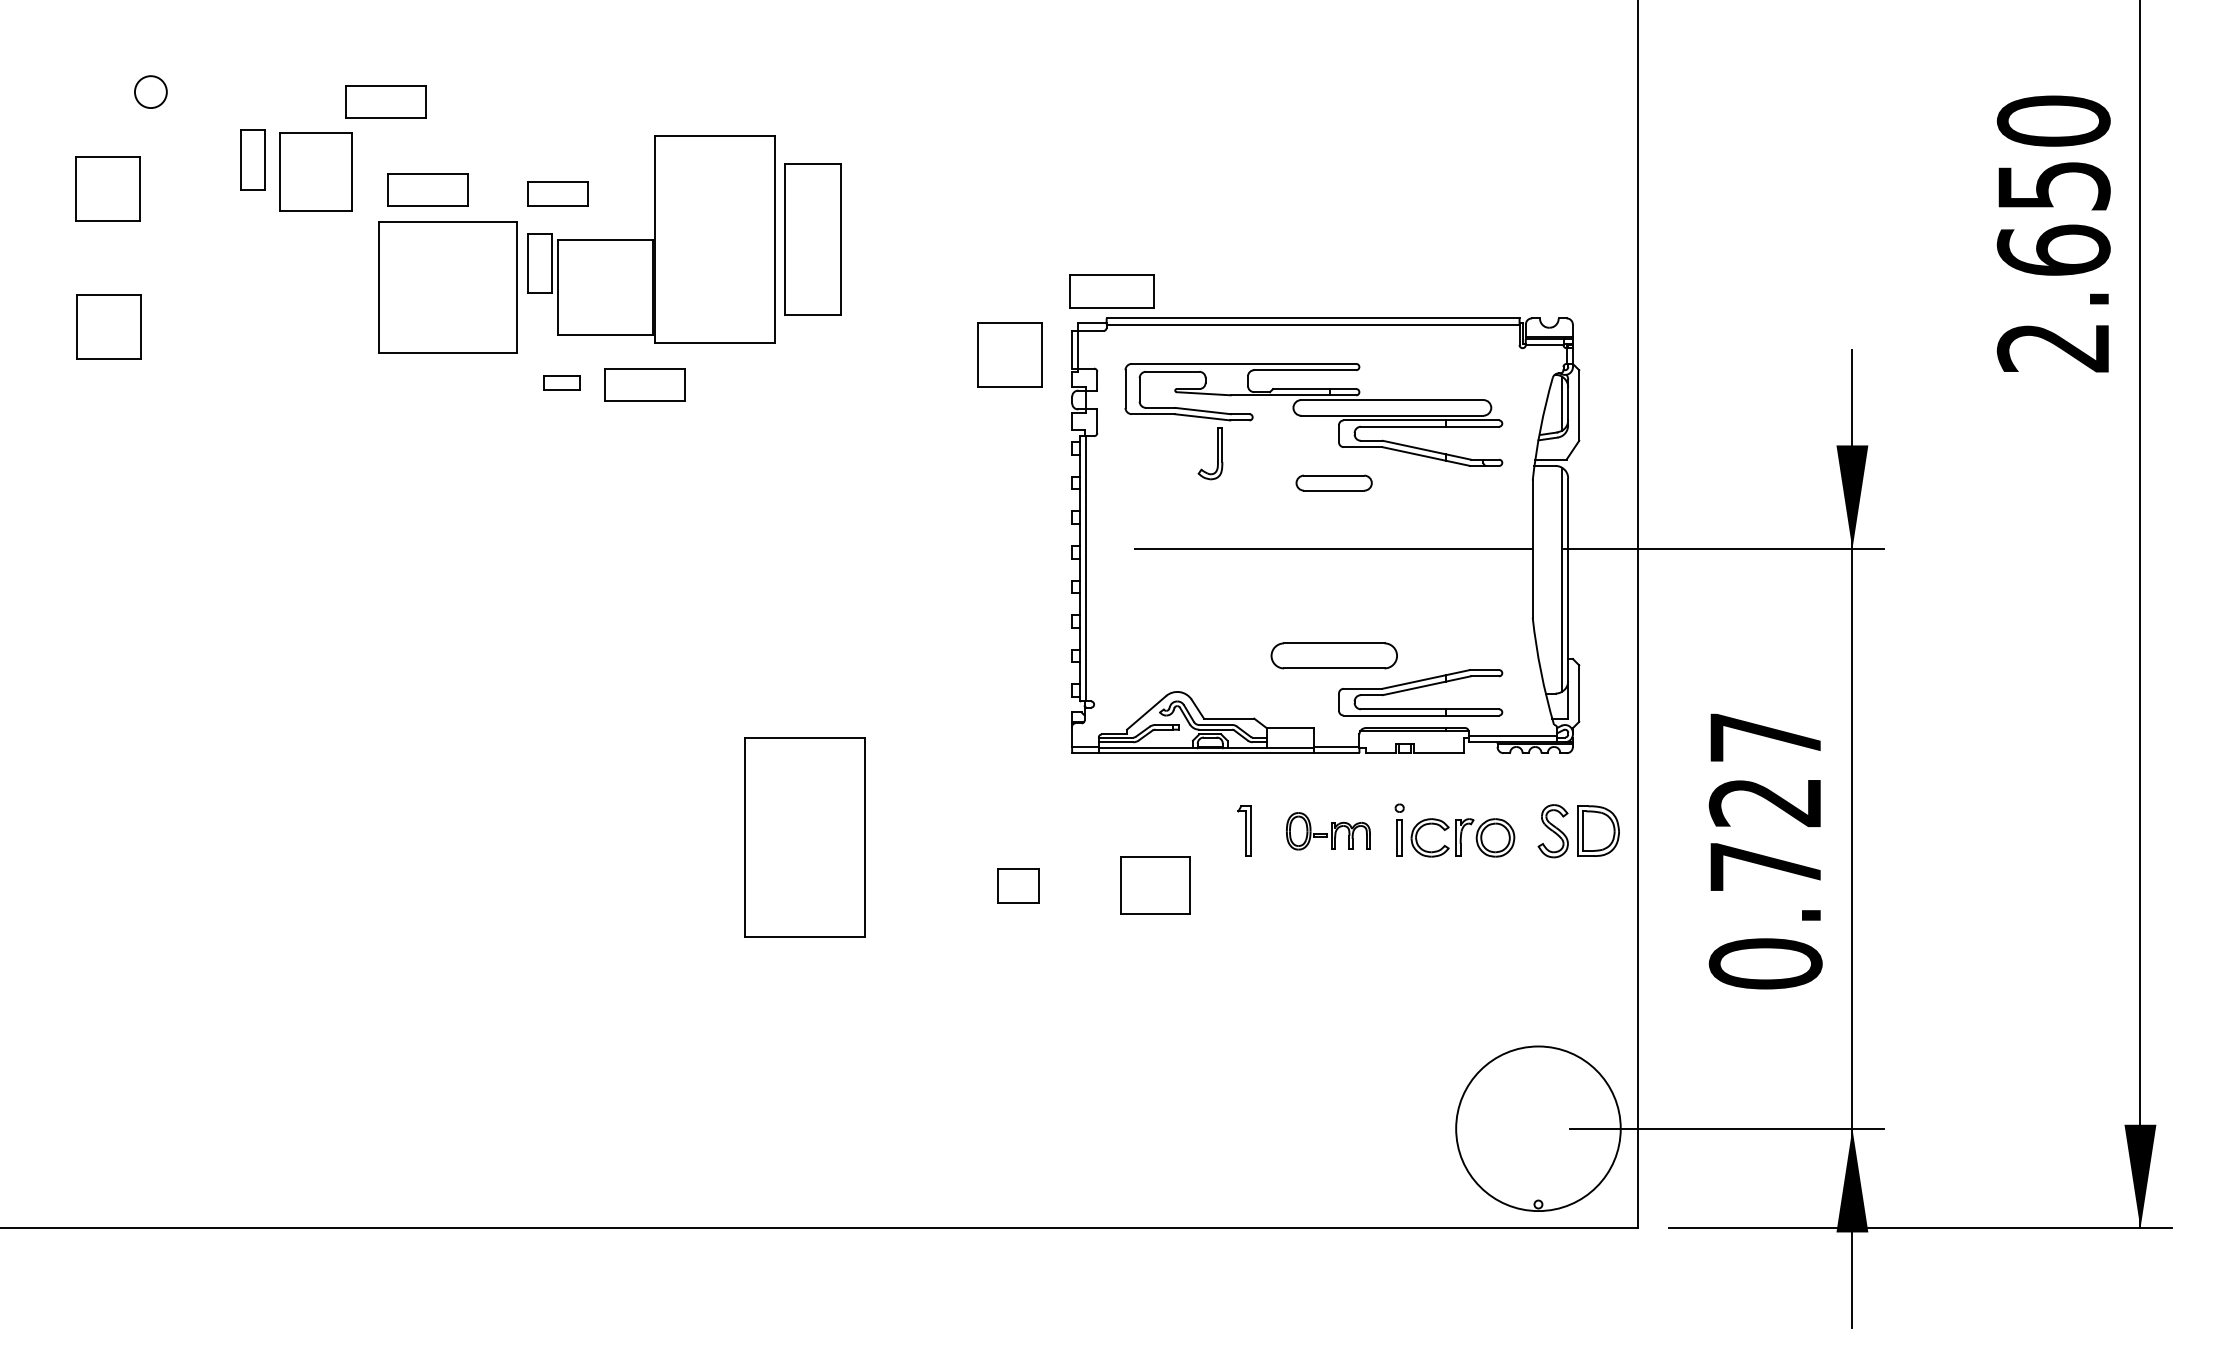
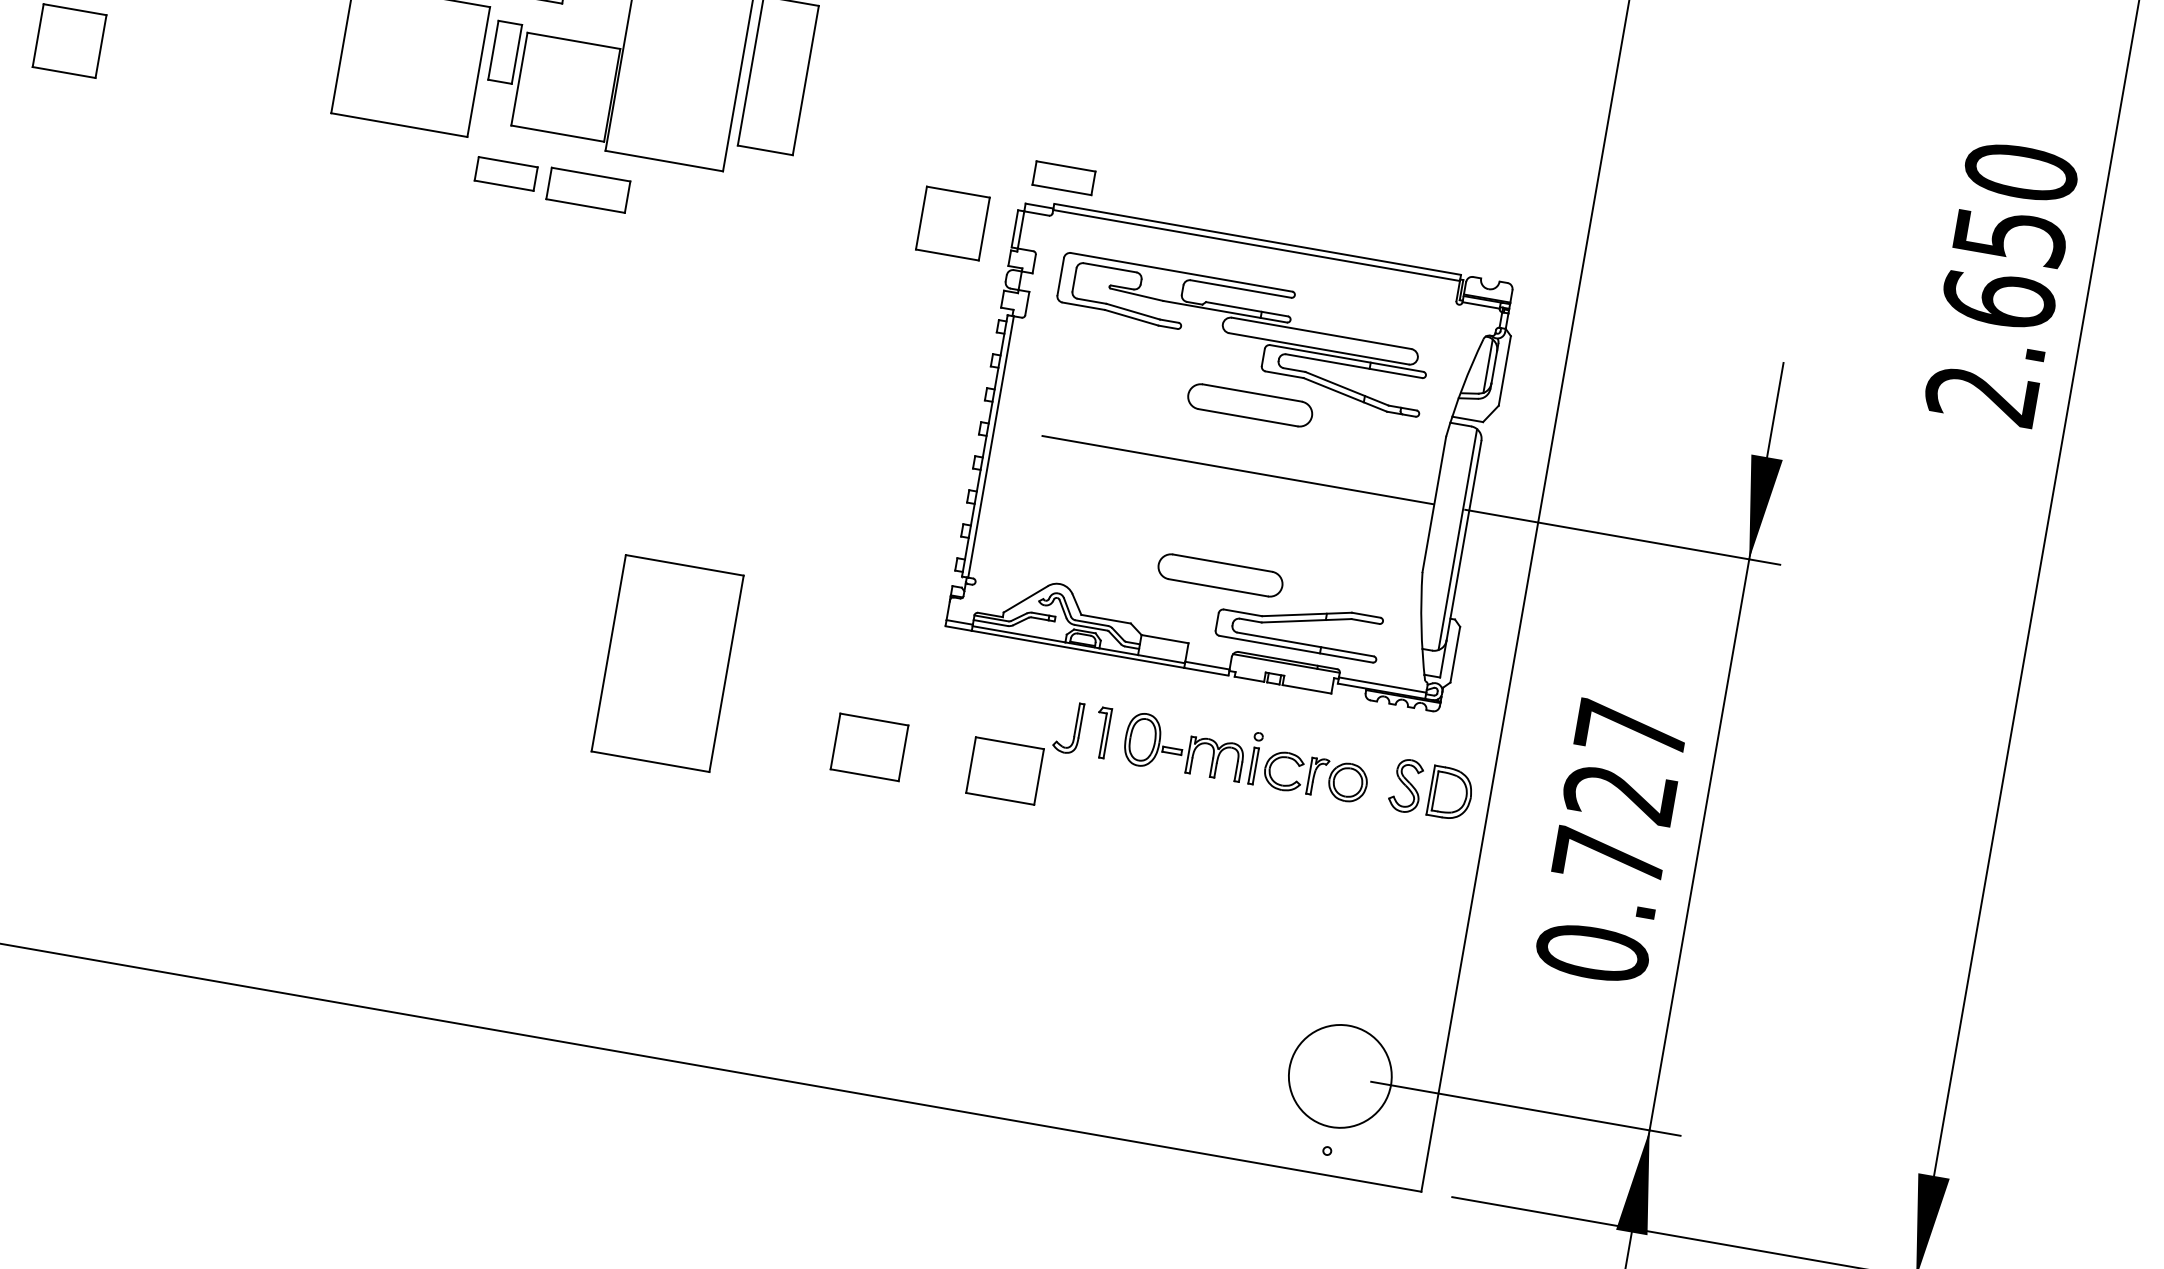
part: (1111, 291) -> (1063, 178), size x0.71
part: (561, 382) -> (506, 173), size x1.67
part: (1217, 453) -> (1075, 728), moved
part: (1333, 482) -> (1249, 404), size x1.67
part: (1328, 831) -> (1184, 747), size x1.43
part: (1018, 885) -> (869, 747), size x1.67
circle: (1538, 1128) -> (1340, 1076), size x0.62

